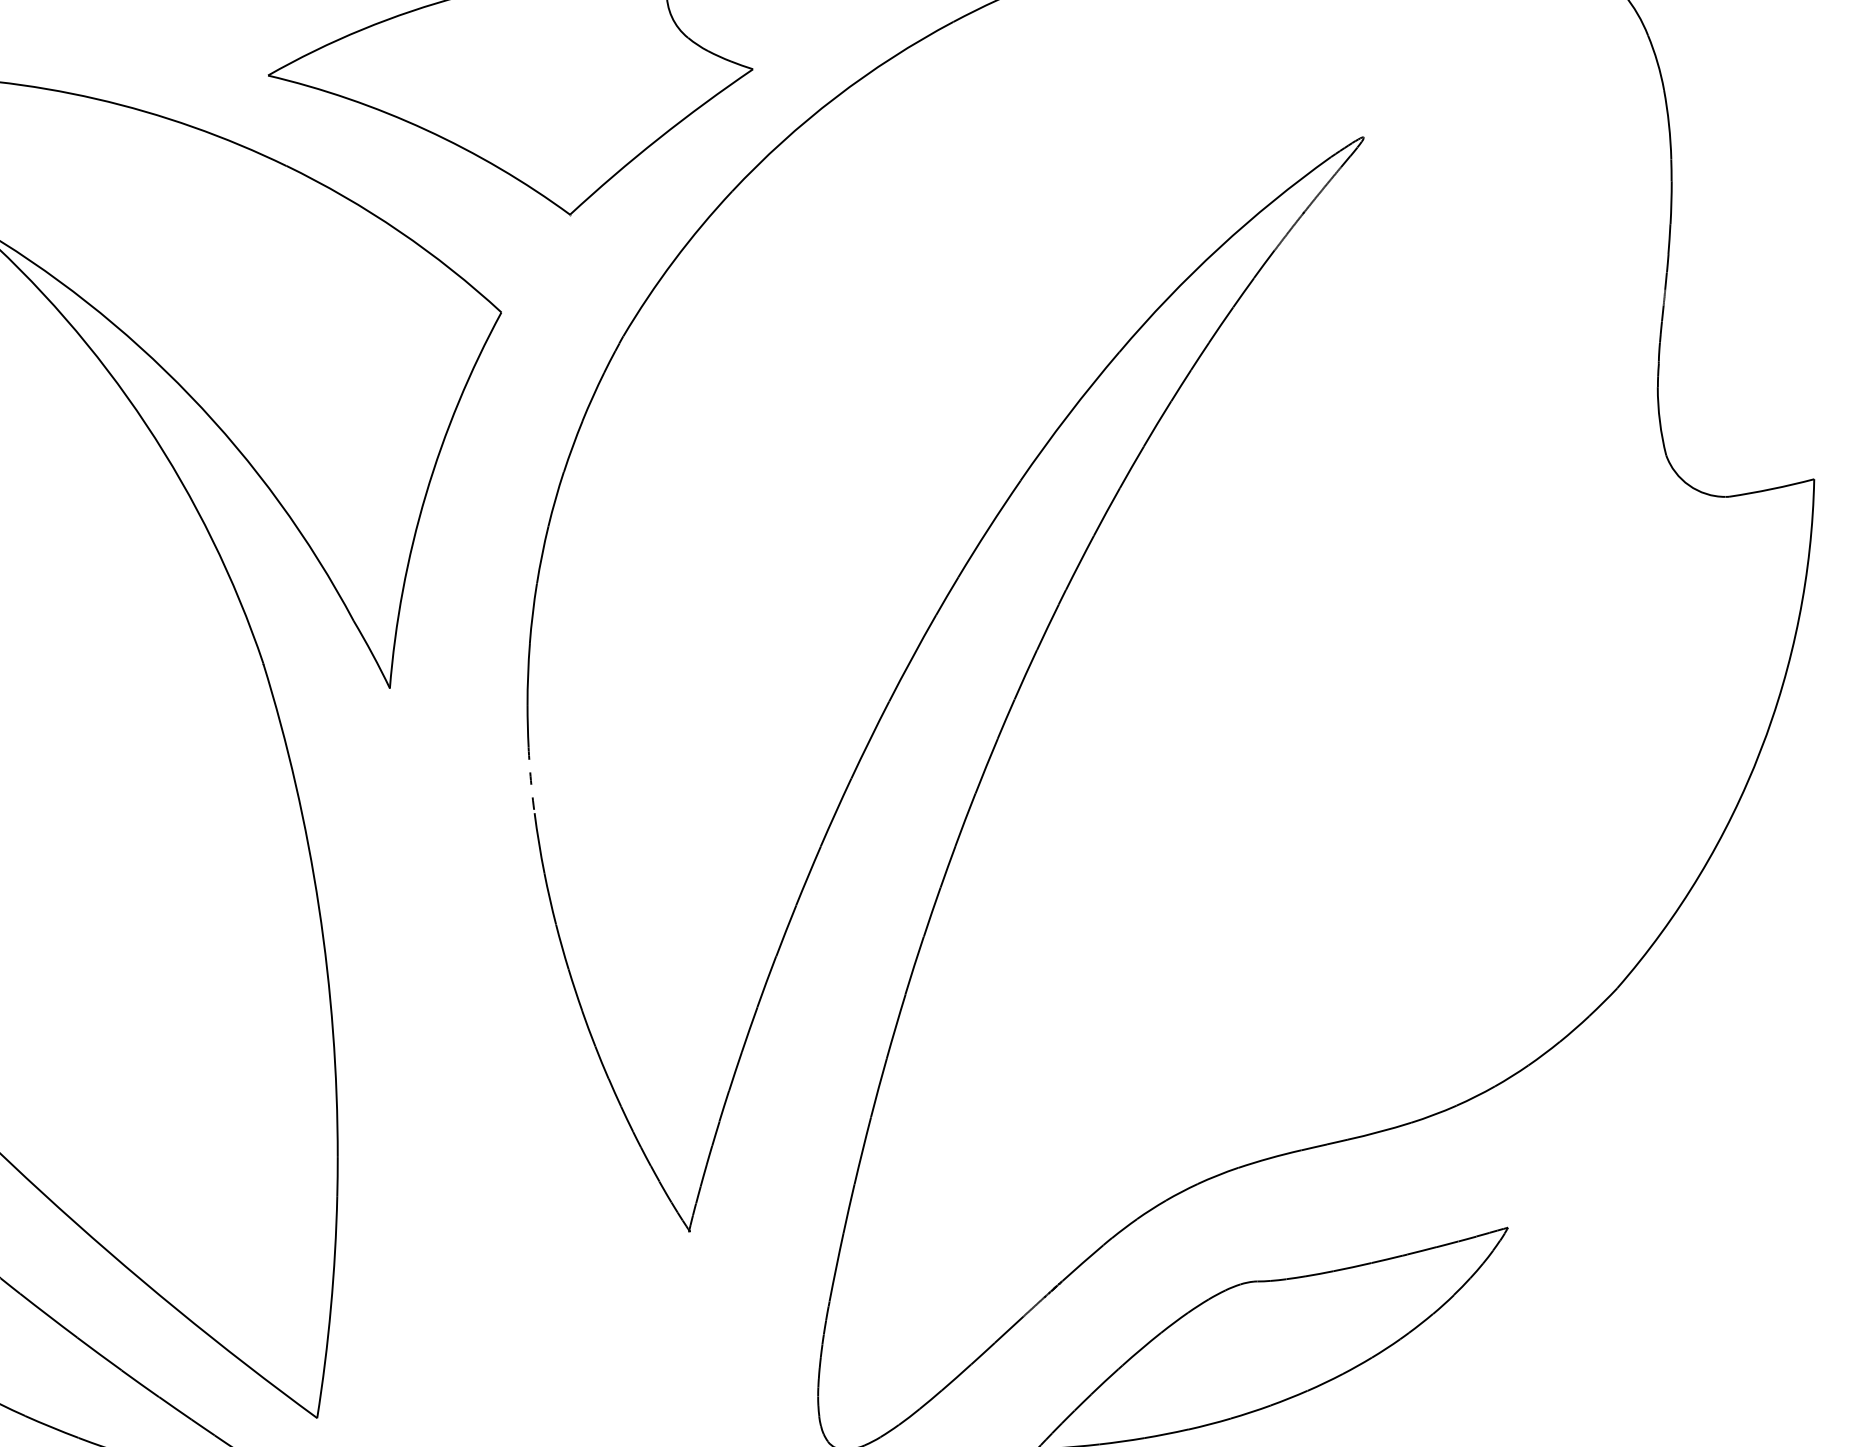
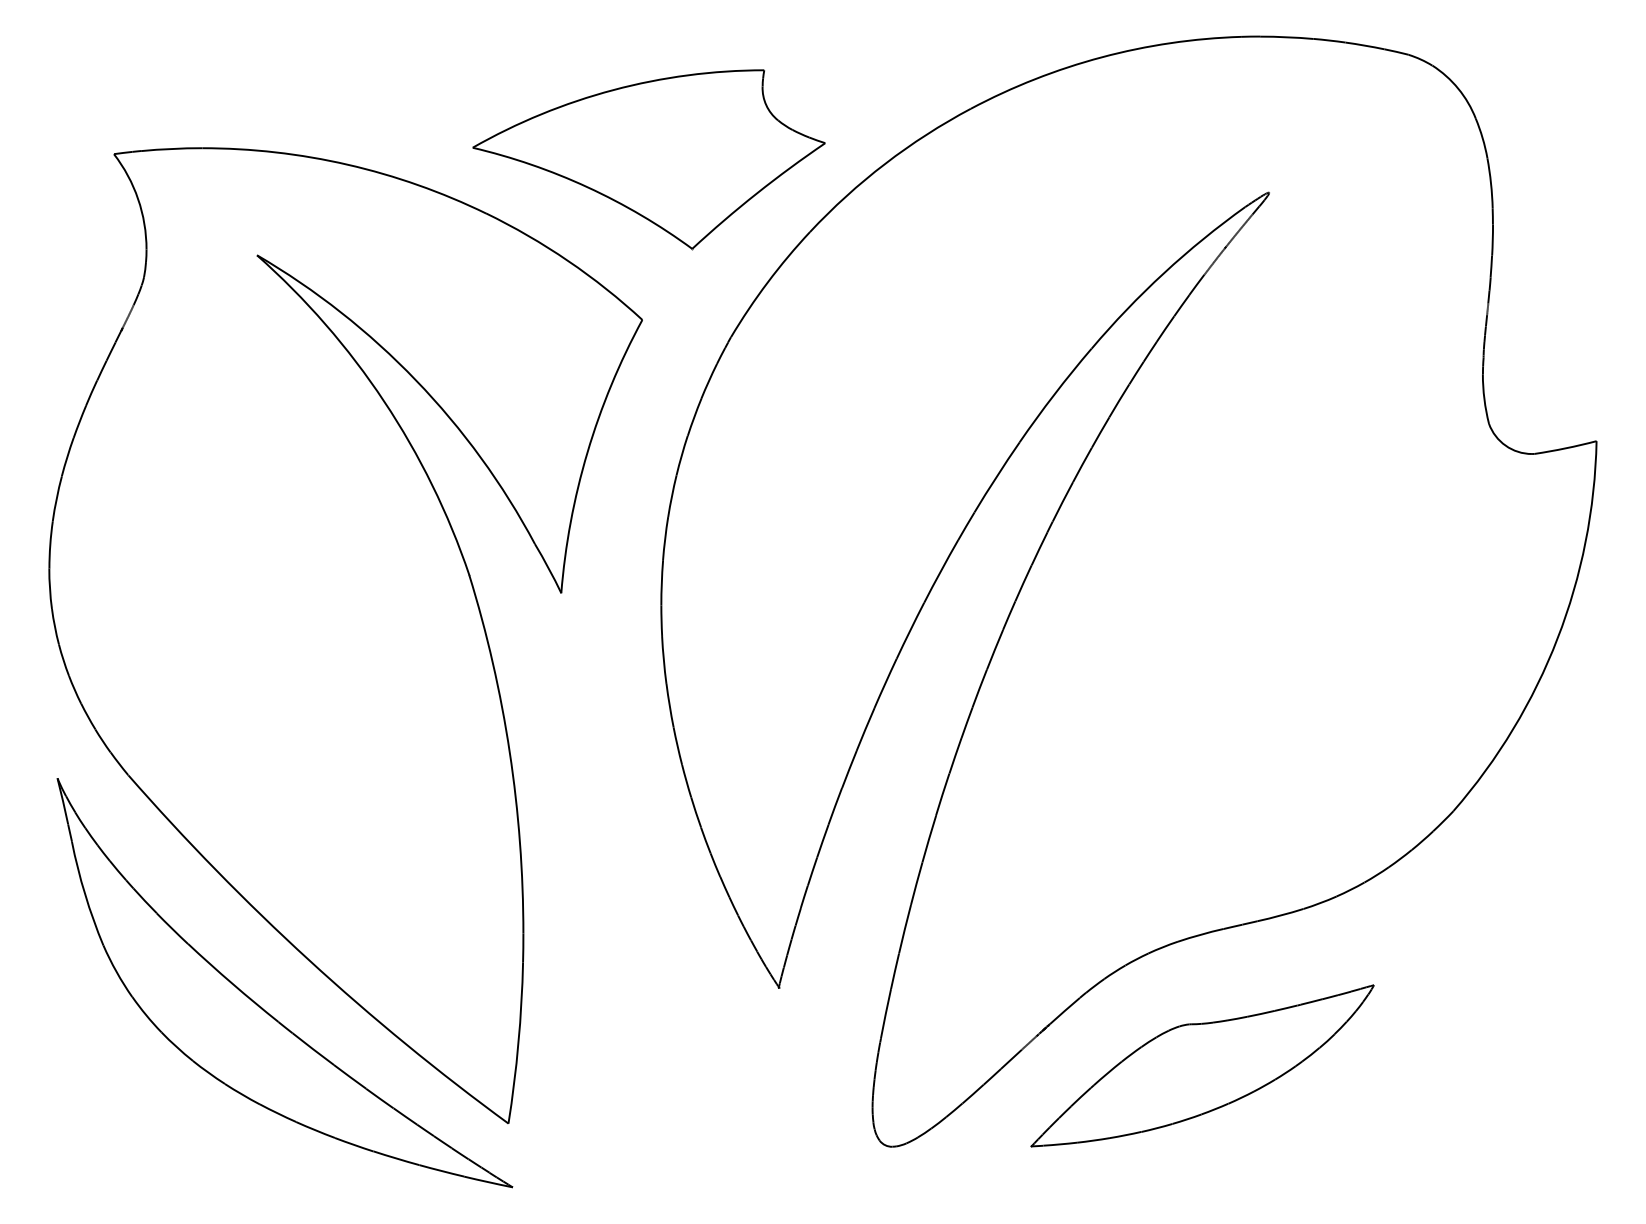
arc: (530, 780) -> (663, 660), dashed -> solid

